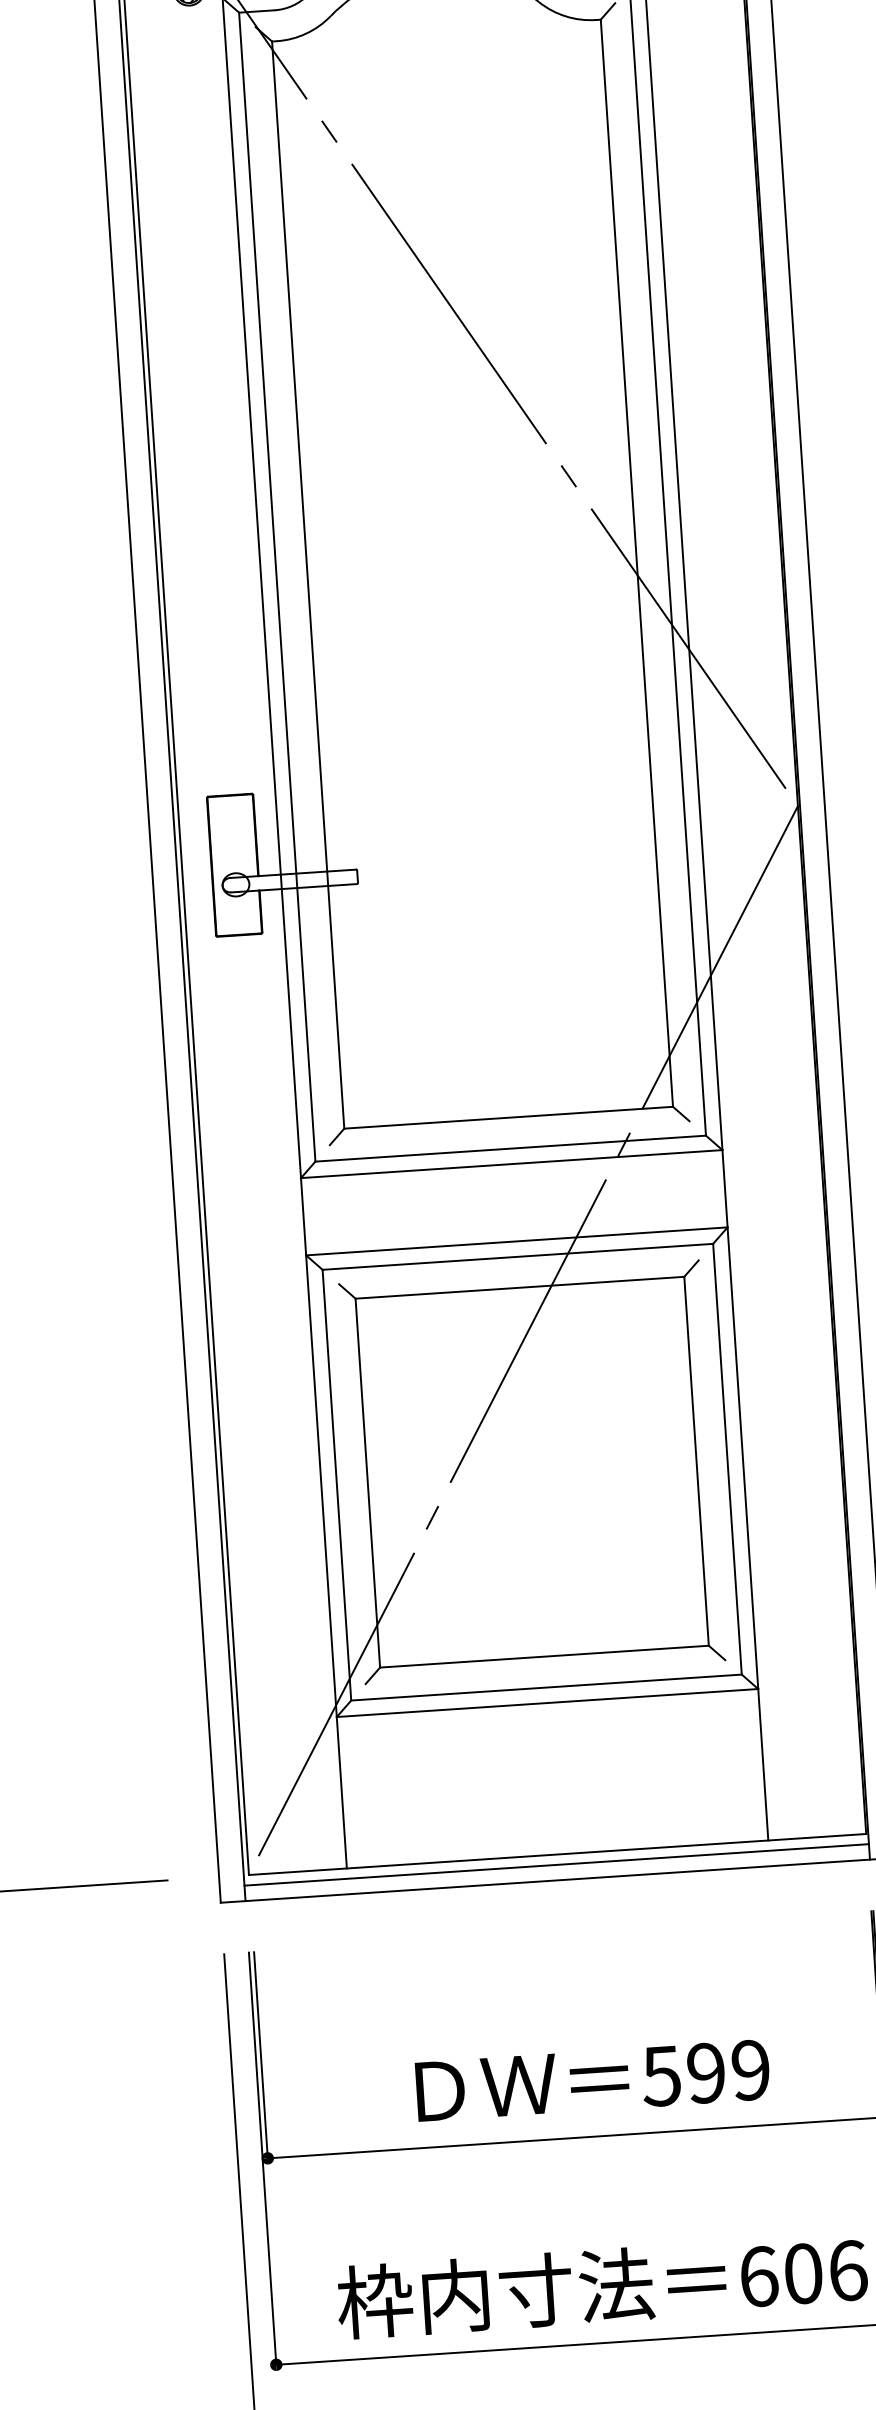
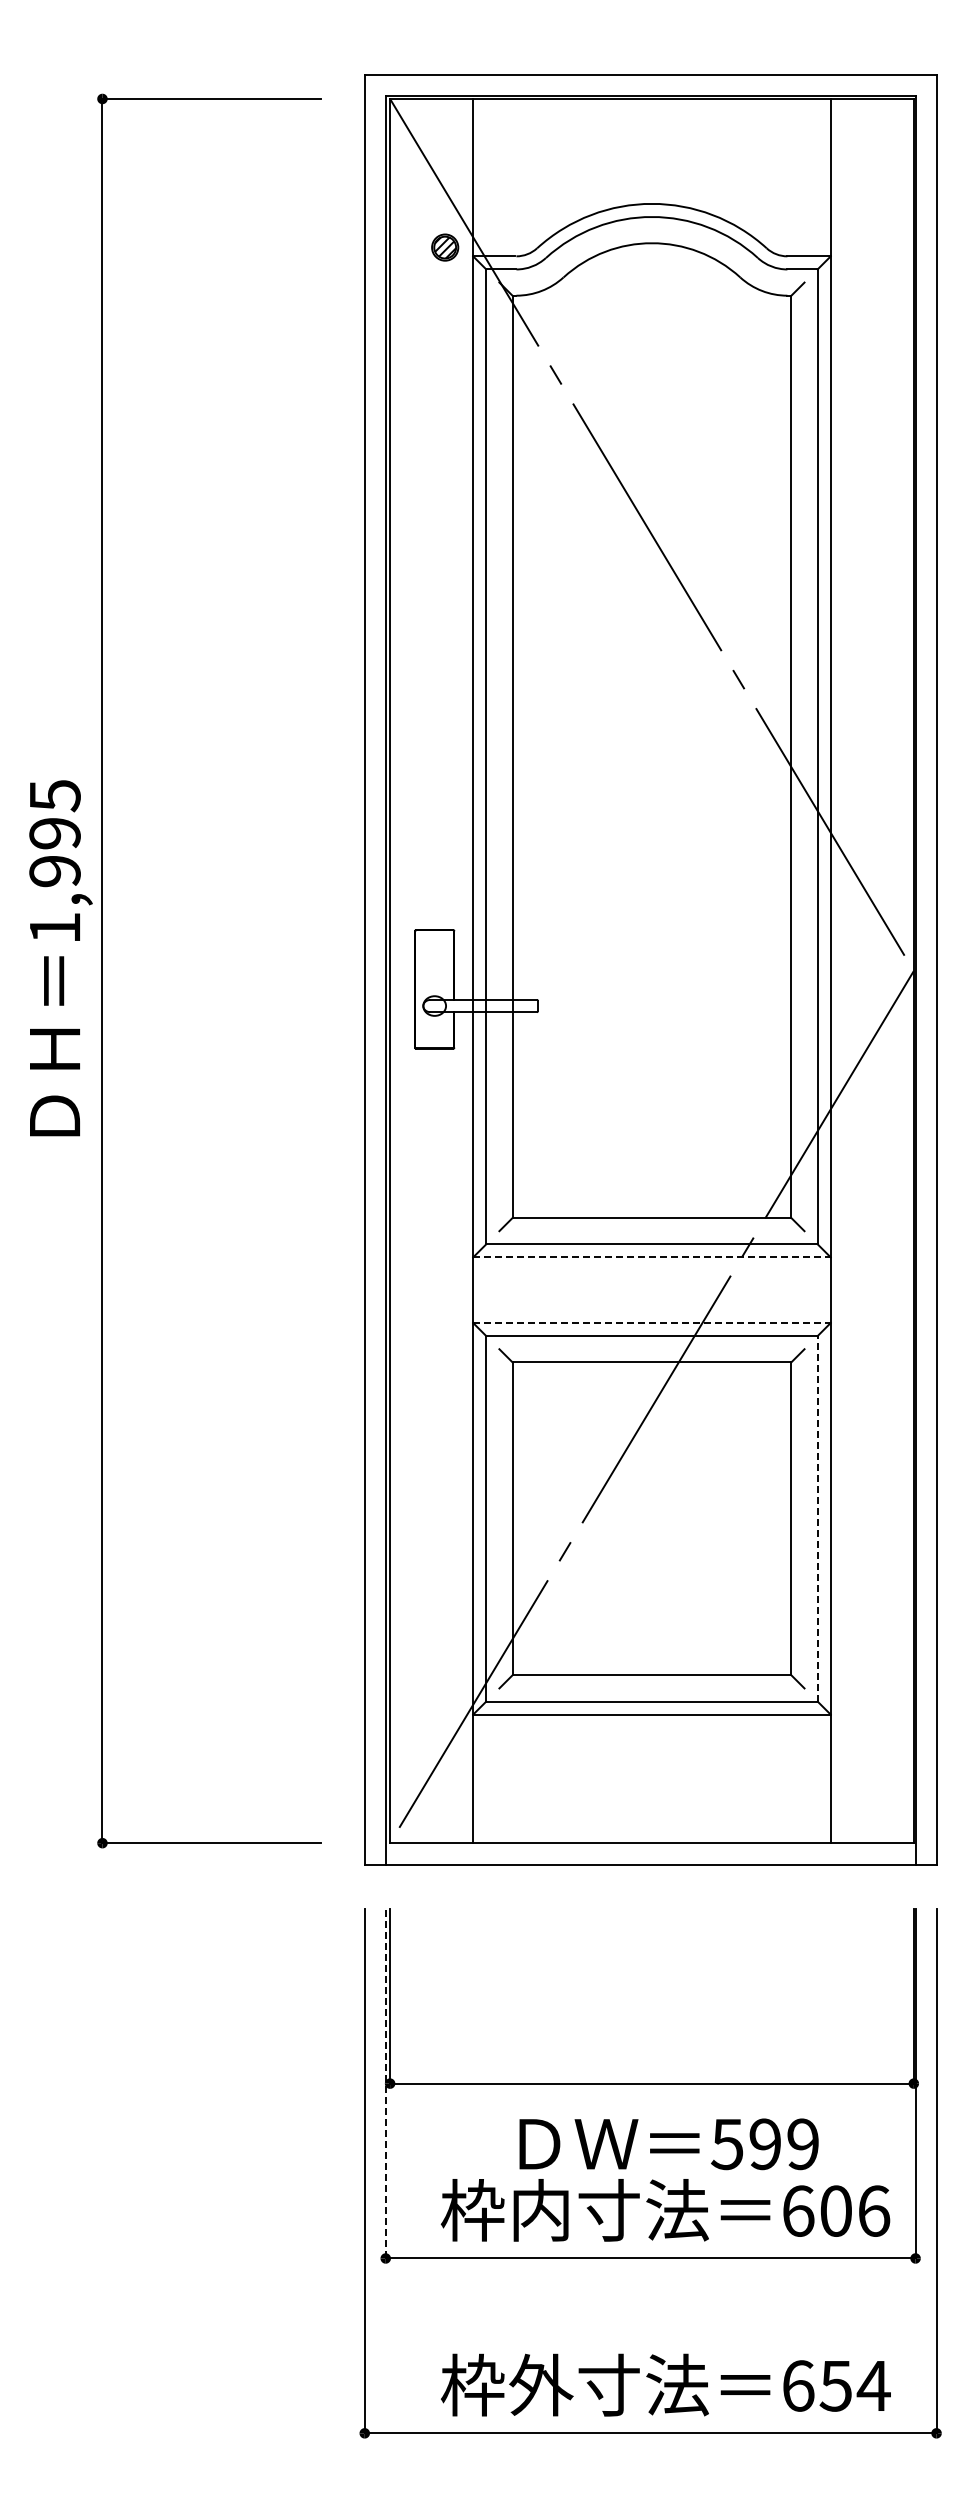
line: (511, 1164) -> (651, 1257), solid -> dashed
line: (516, 1240) -> (651, 1322), solid -> dashed
line: (727, 1458) -> (817, 1518), solid -> dashed
line: (556, 1864) -> (650, 1851), removed
text: (592, 2081) -> (668, 2144), moved
line: (262, 2158) -> (385, 2083), solid -> dashed

